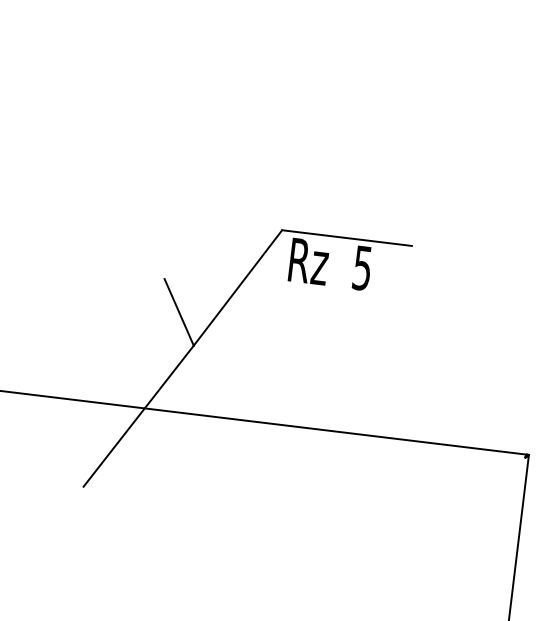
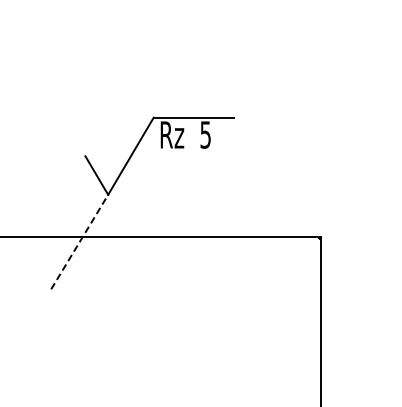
line: (138, 415) -> (79, 241), solid -> dashed

